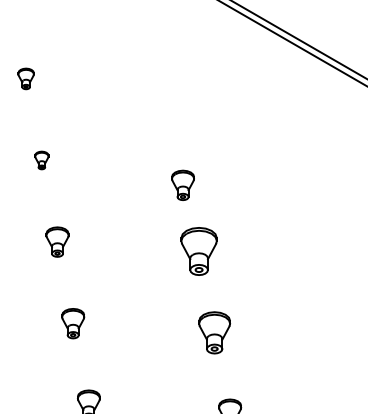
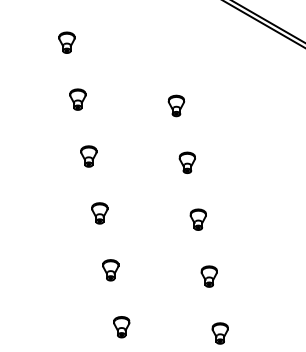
part: (25, 78) -> (66, 42), size x1.43
part: (41, 160) -> (77, 99), size x1.67
part: (183, 184) -> (176, 105), moved
part: (197, 250) -> (186, 162), size x0.62
part: (213, 332) -> (197, 219), size x0.71

